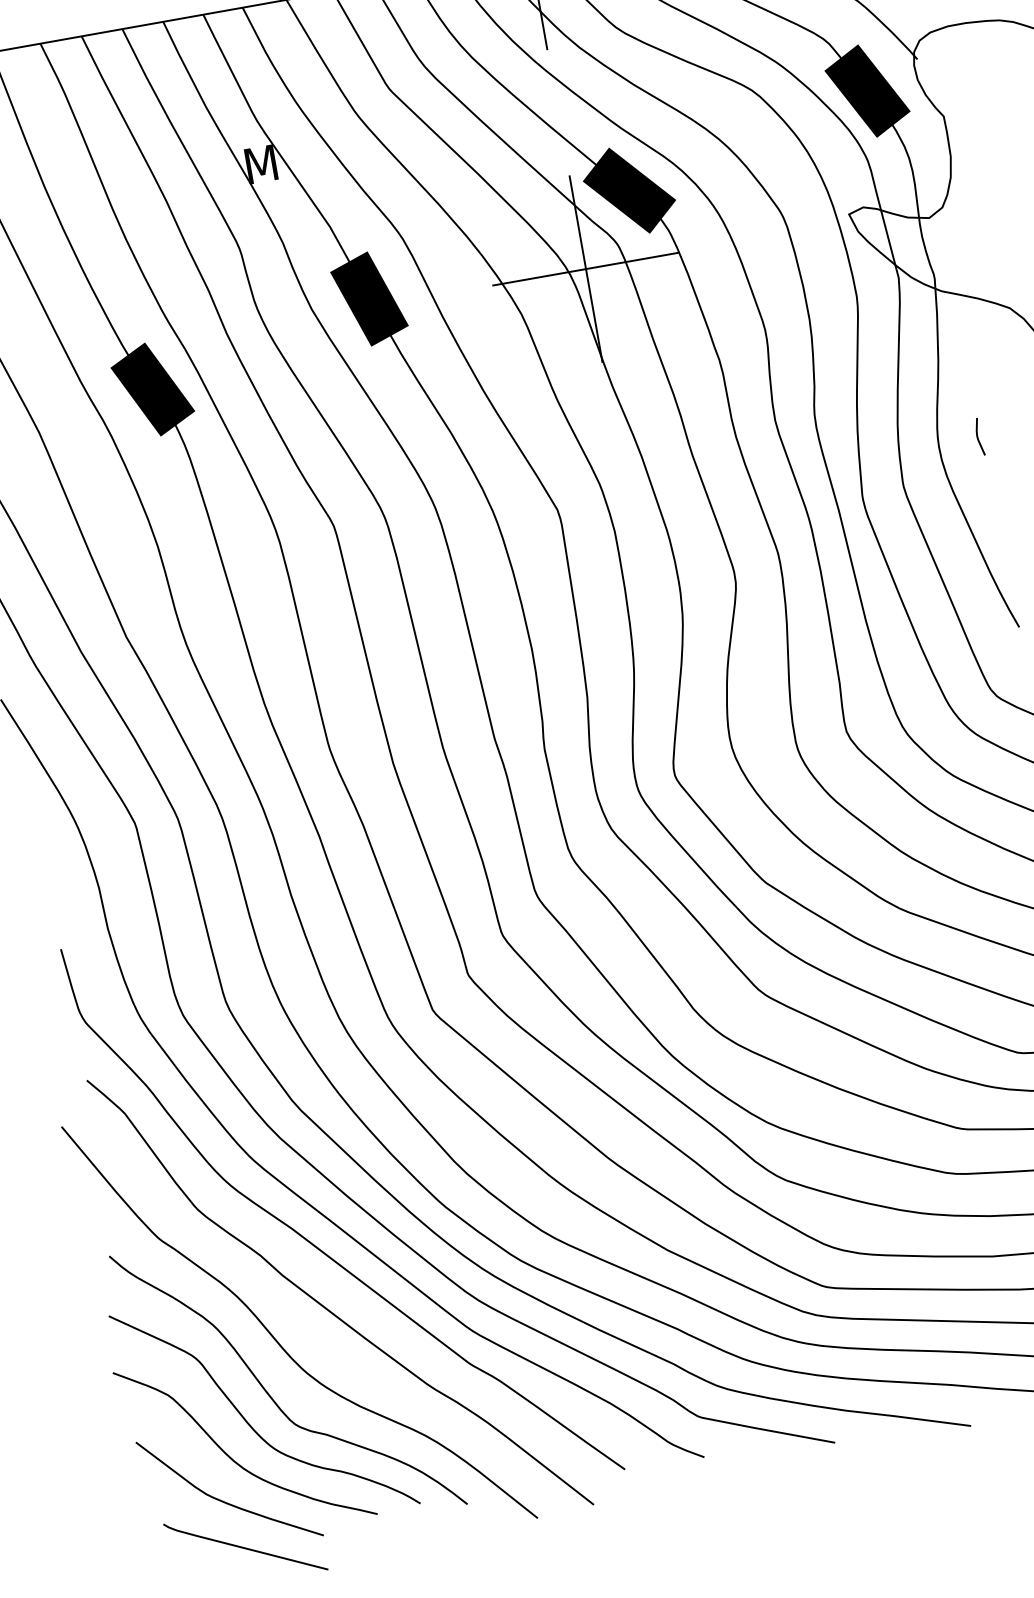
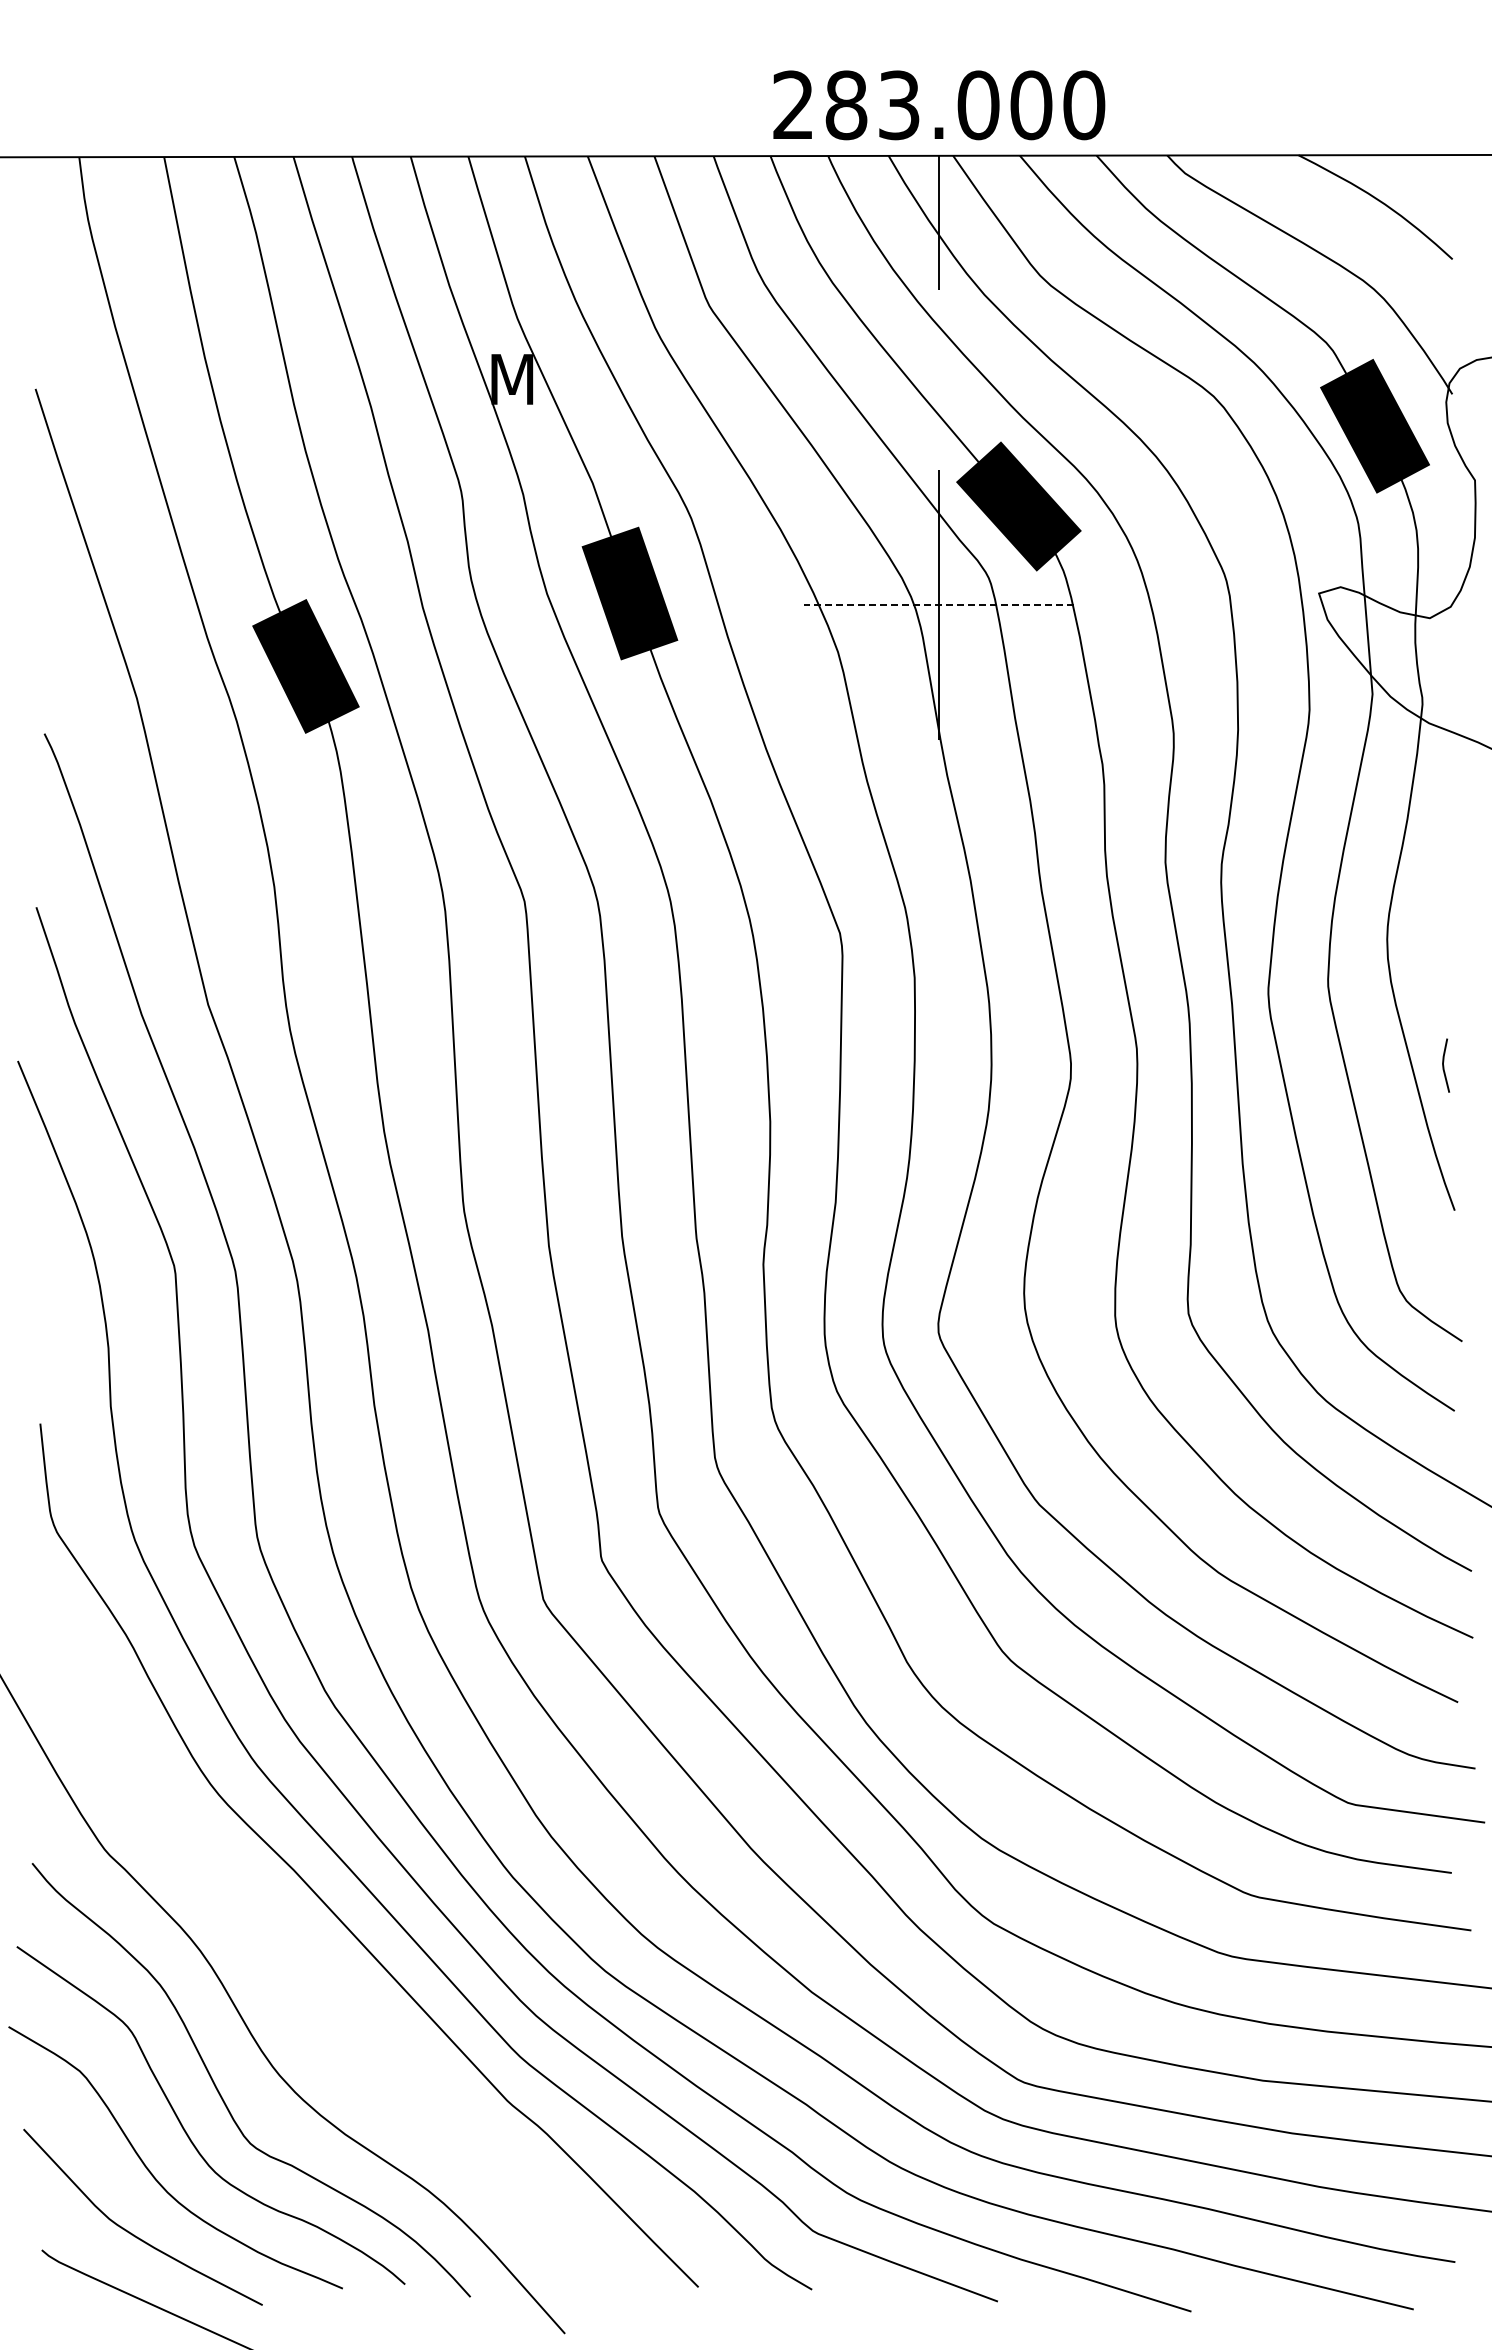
line: (586, 269) -> (939, 605), solid -> dashed
line: (978, 437) -> (1444, 1065), moved
curve: (327, 1309) -> (323, 1990), removed

